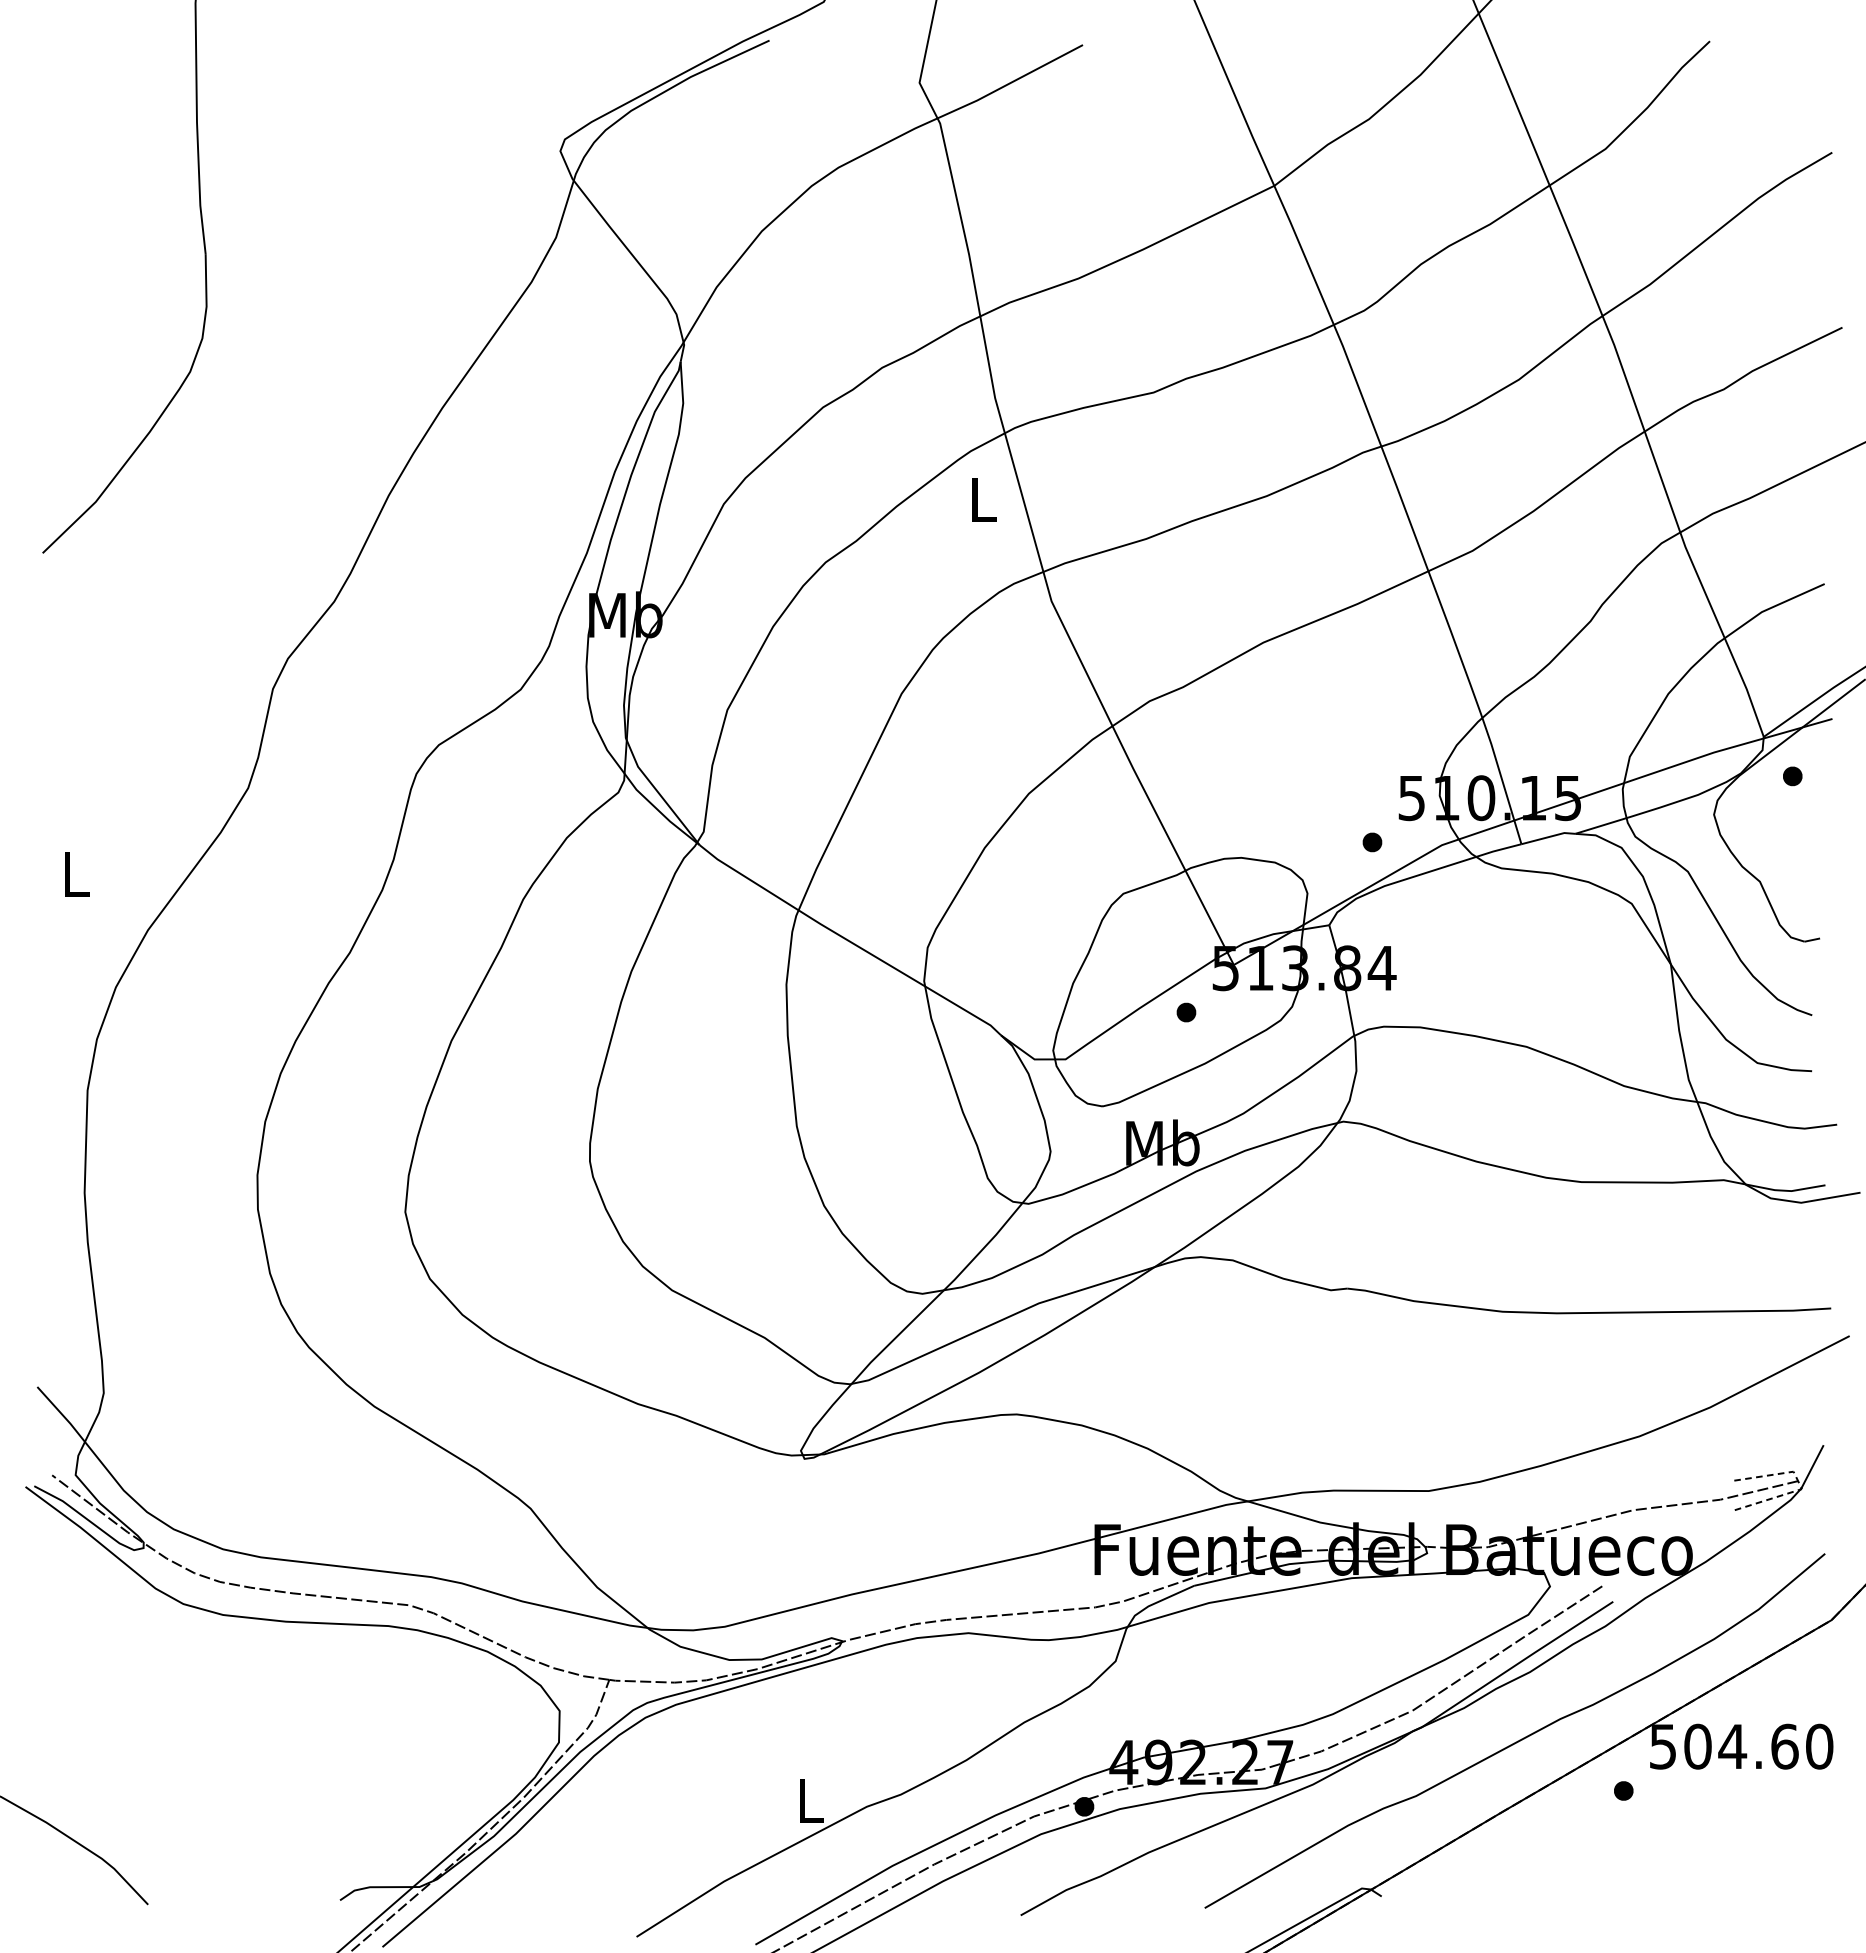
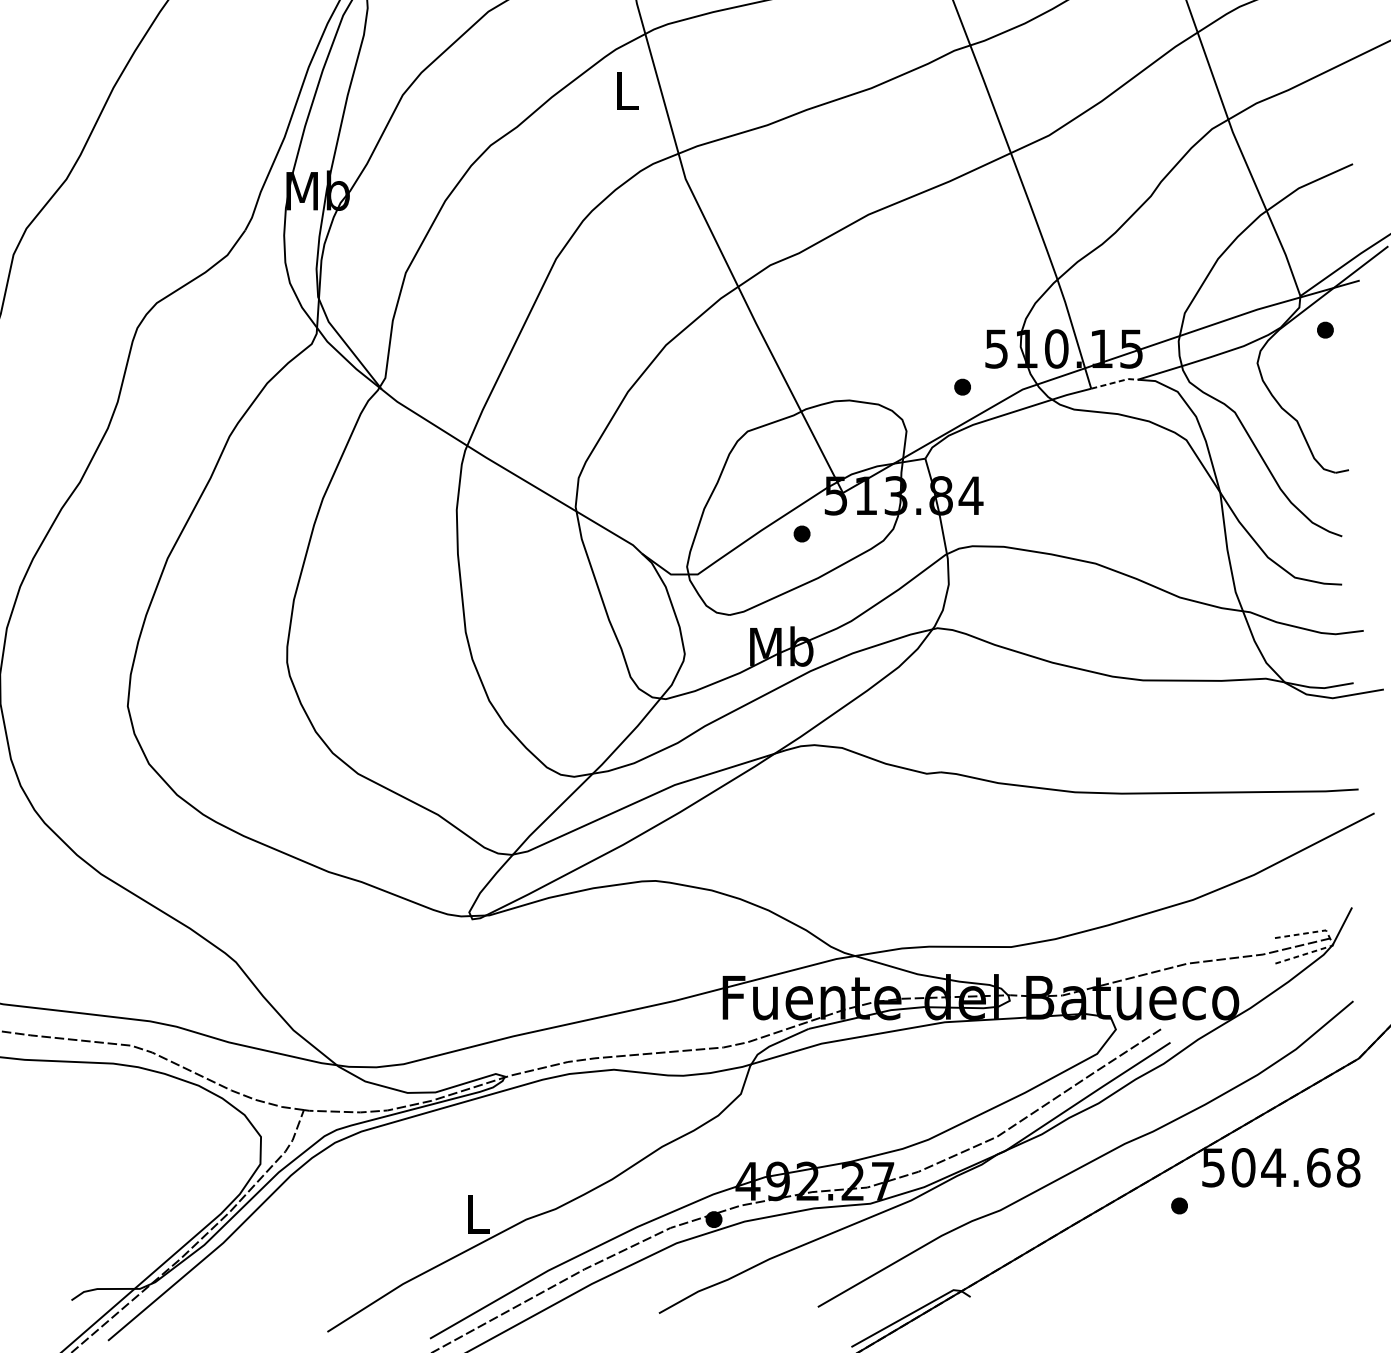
line: (1549, 837) -> (1115, 382), solid -> dashed
text: (1819, 1746) -> (1348, 1167), 504.60 -> 504.68

